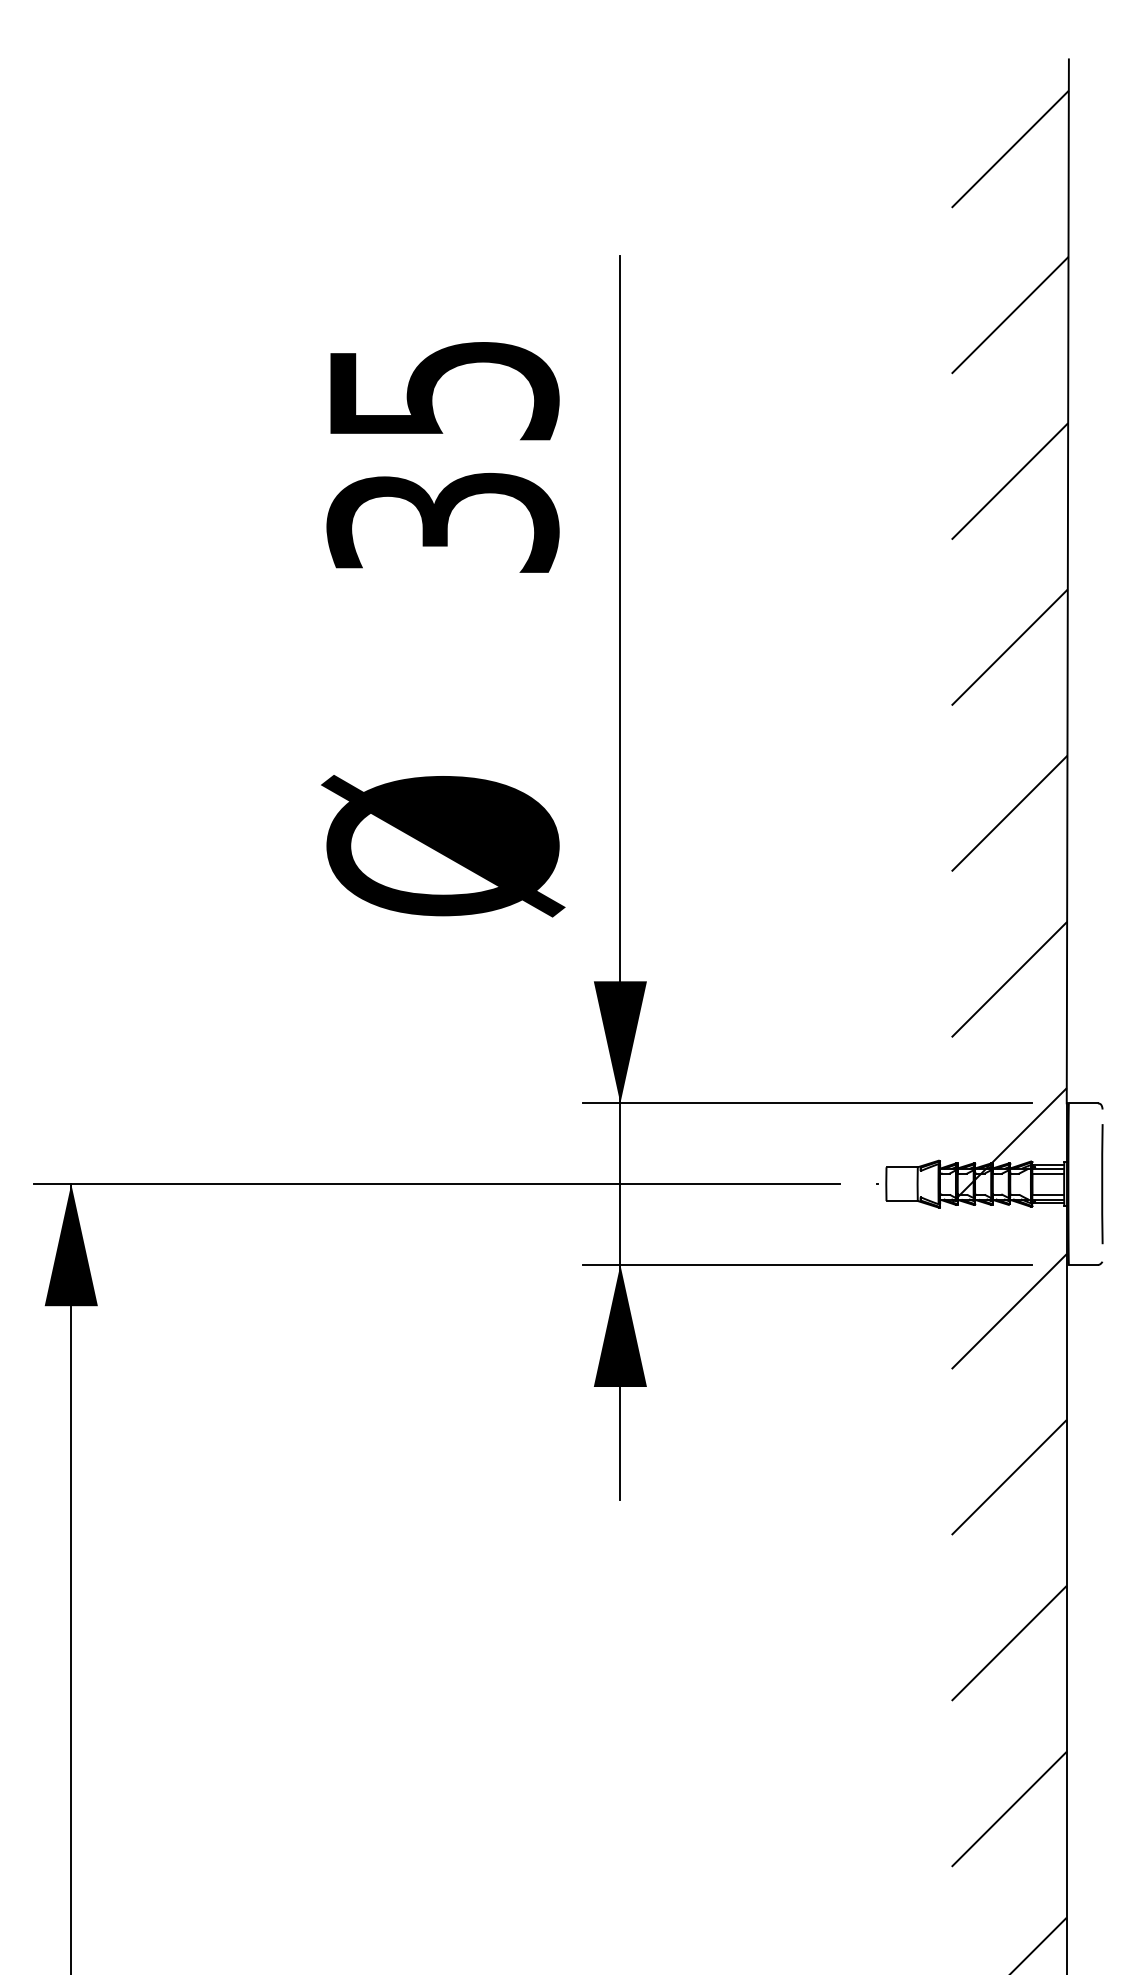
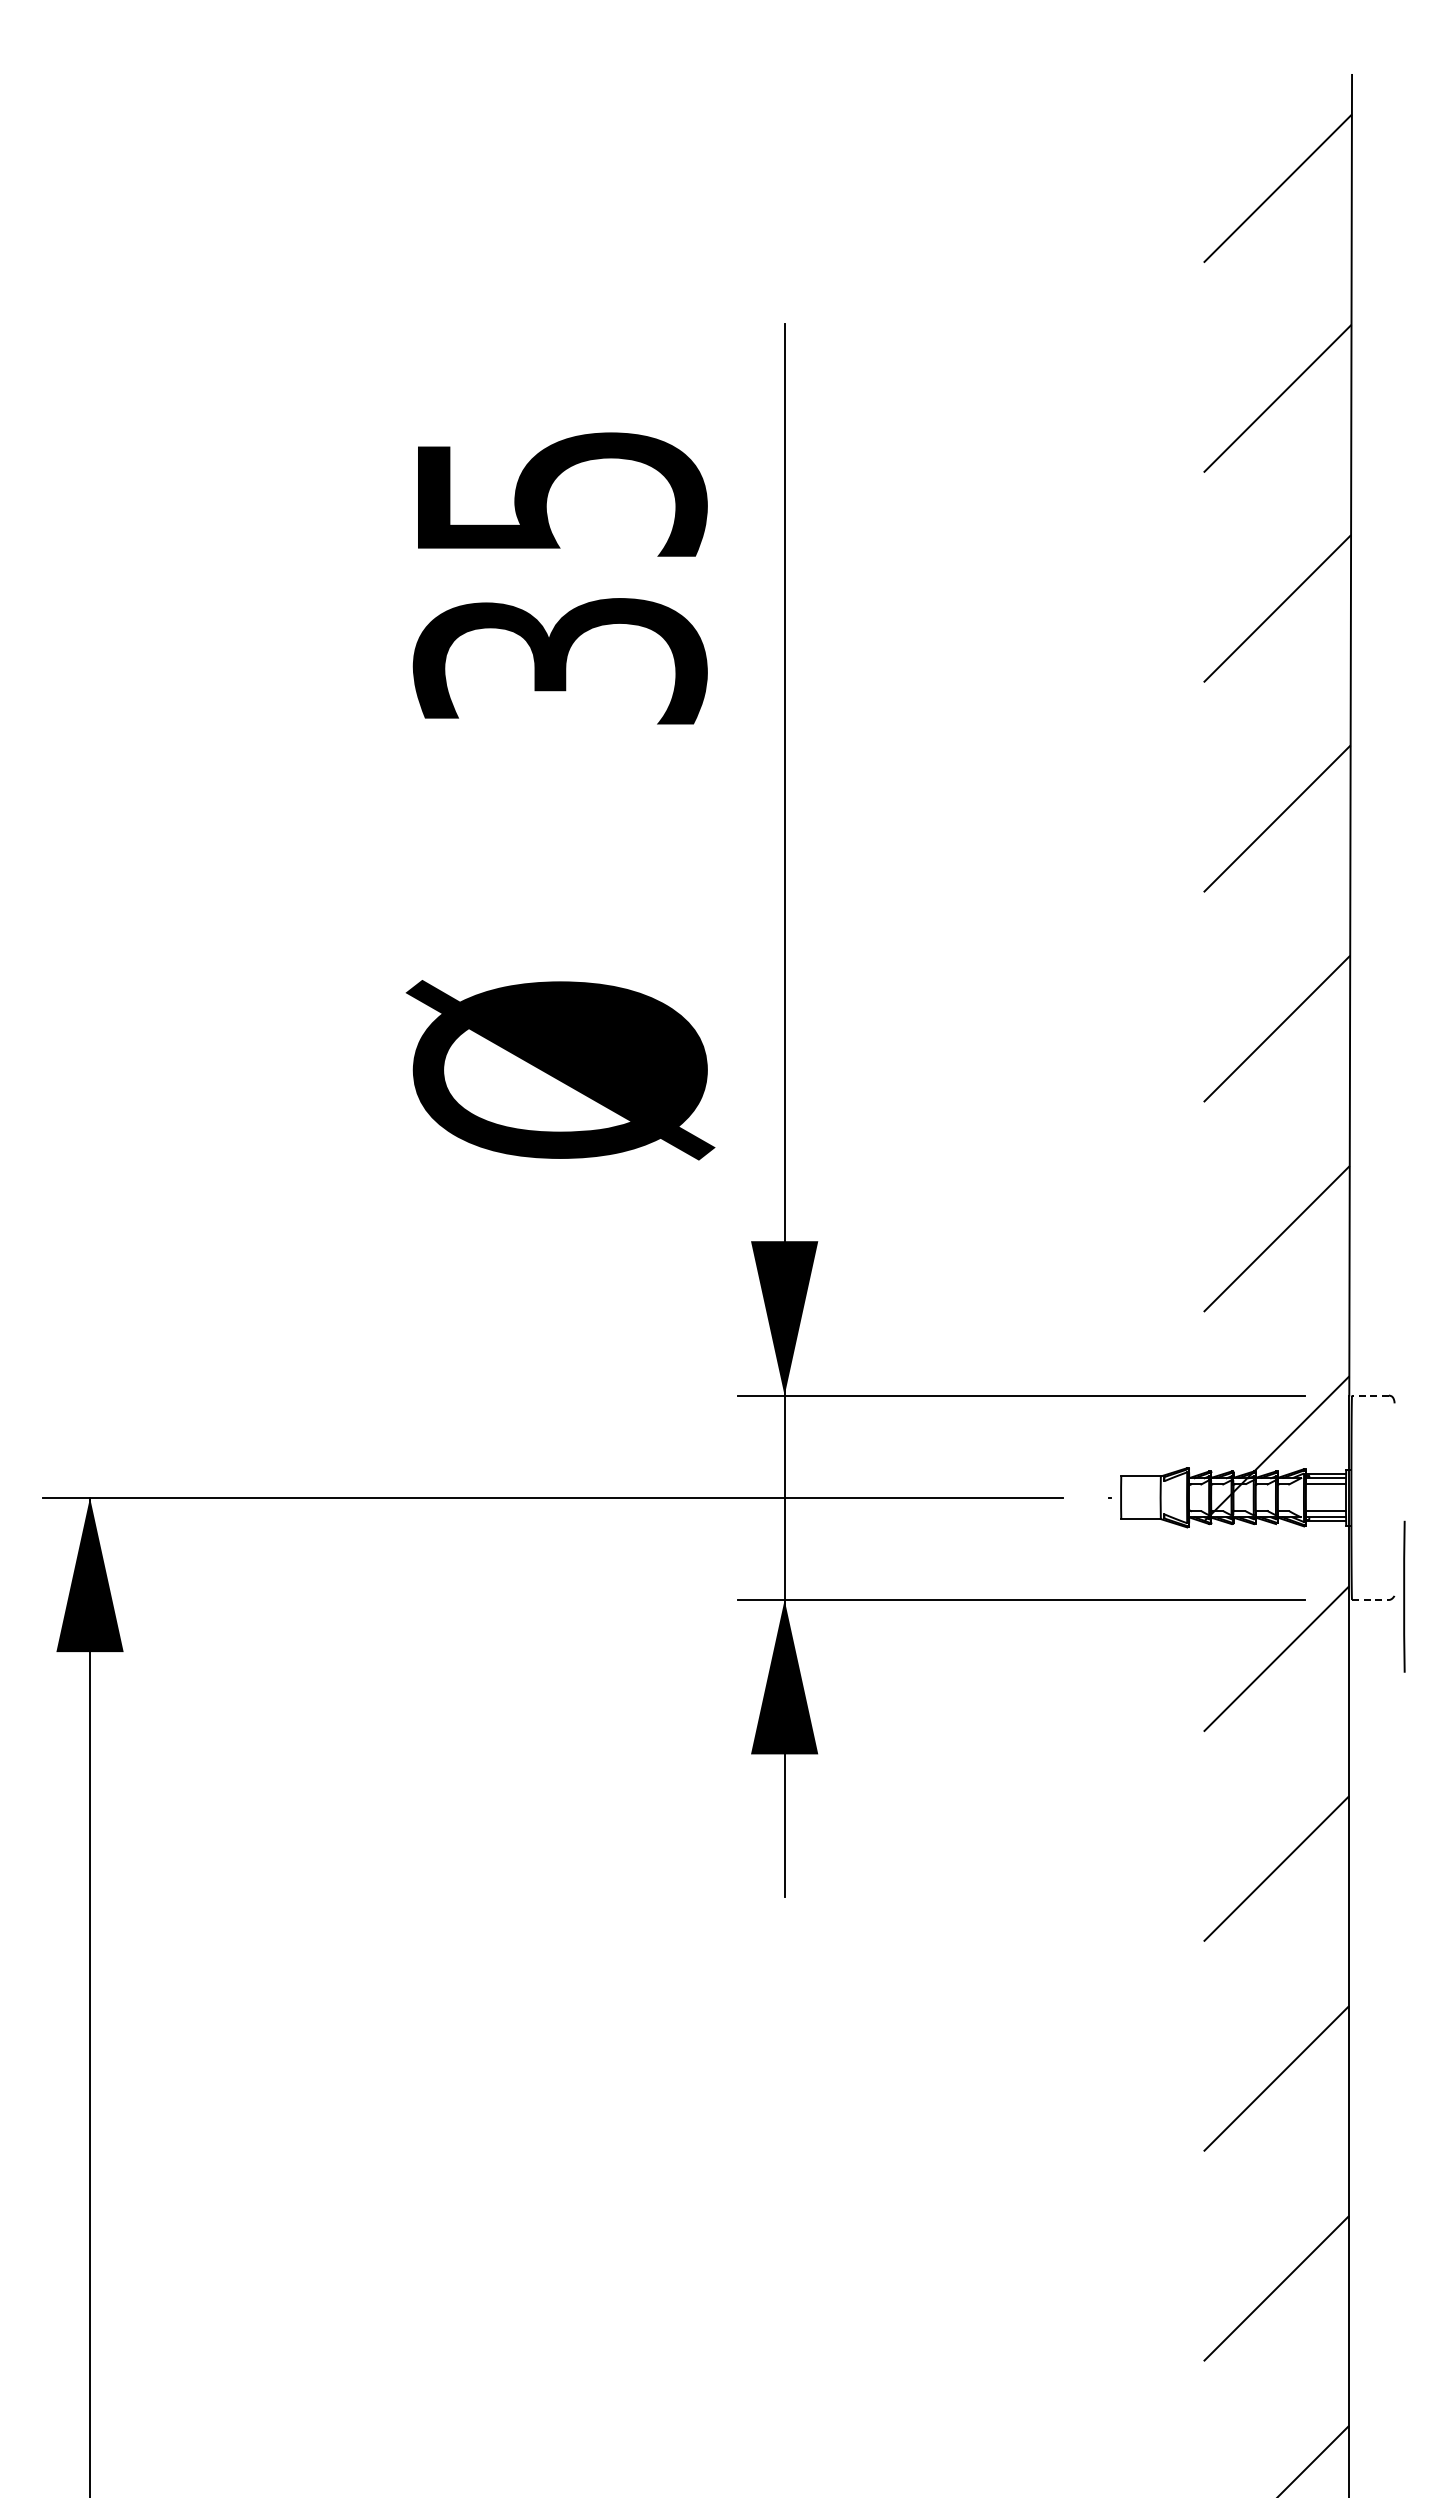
line: (1082, 1103) -> (1369, 1395), solid -> dashed
line: (1102, 1183) -> (1404, 1596), moved
line: (1083, 1265) -> (1370, 1600), solid -> dashed

